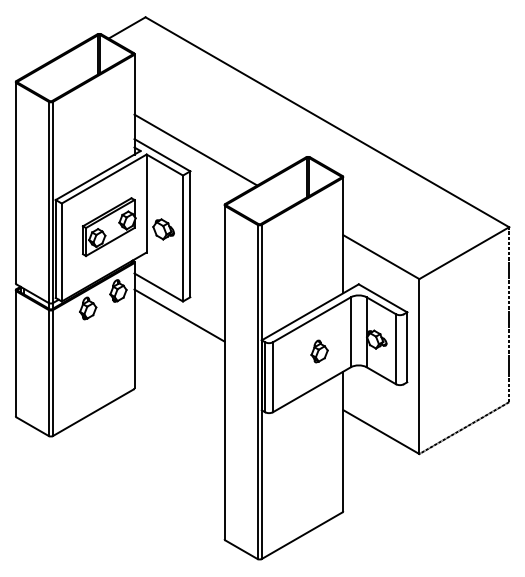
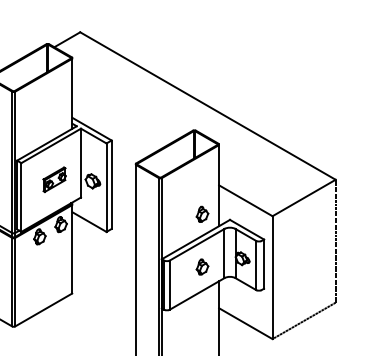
line: (195, 149) -> (115, 125), removed
part: (108, 227) -> (54, 179), size x0.6
part: (319, 276) -> (202, 214), added
line: (179, 315) -> (104, 241), removed

